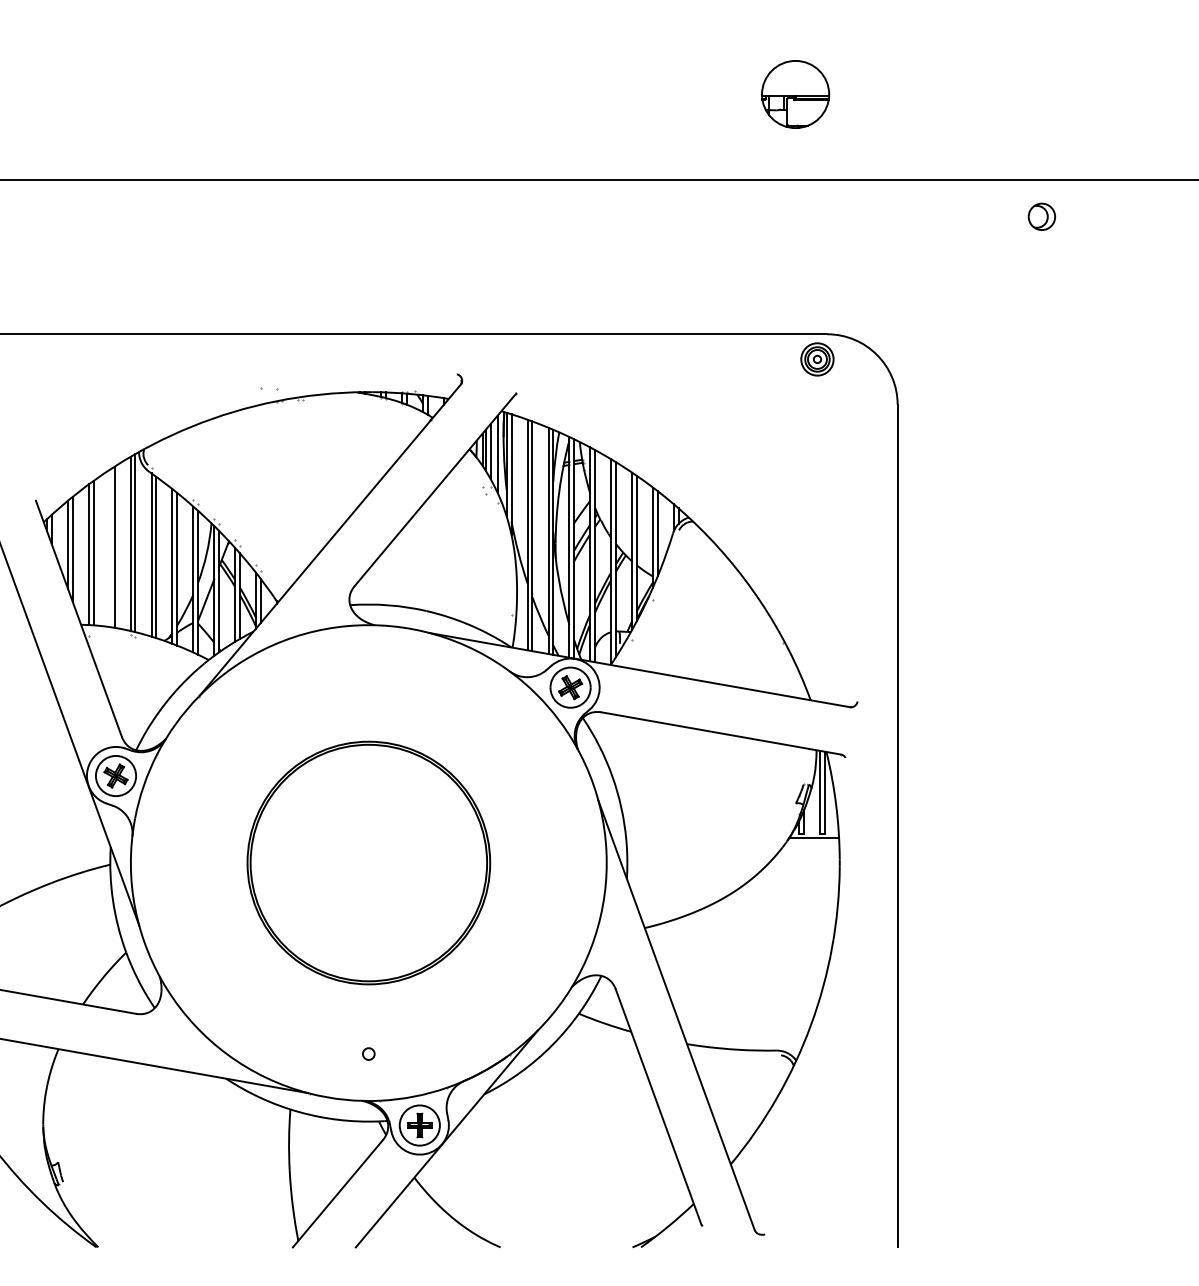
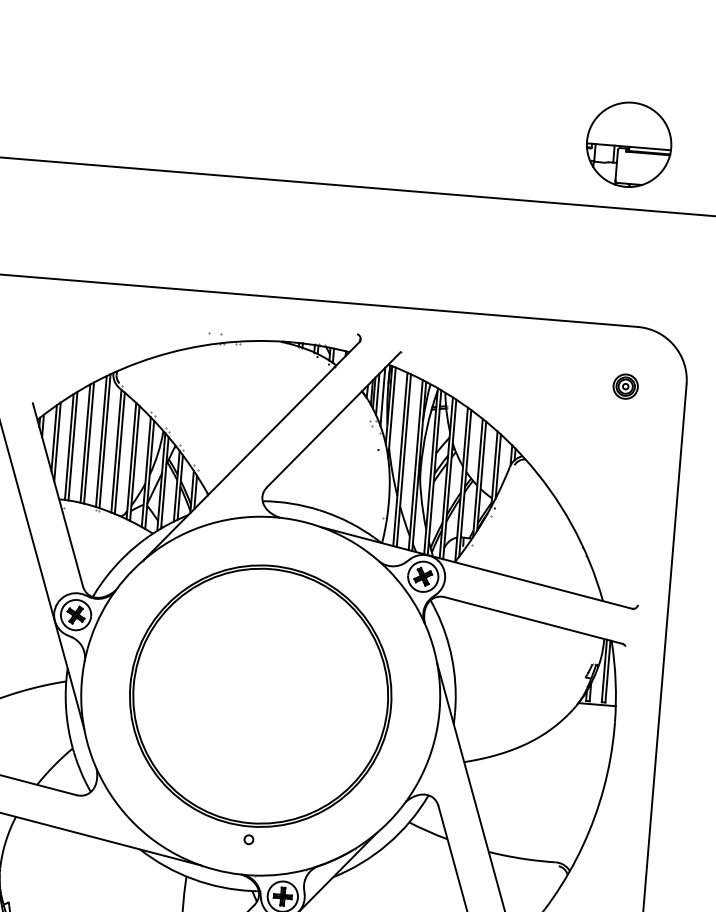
part: (795, 94) -> (628, 144), size x1.67
part: (817, 359) -> (625, 386), moved
line: (109, 548) -> (85, 443), added
part: (368, 862) -> (260, 695), size x1.43

